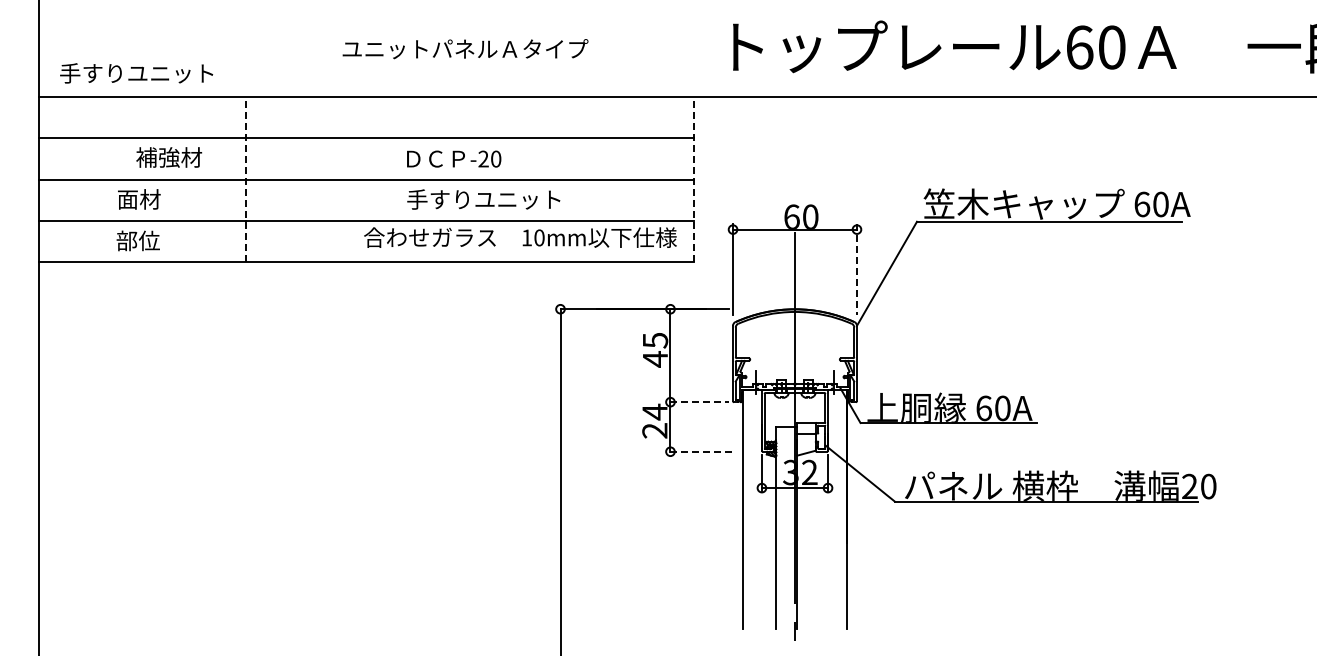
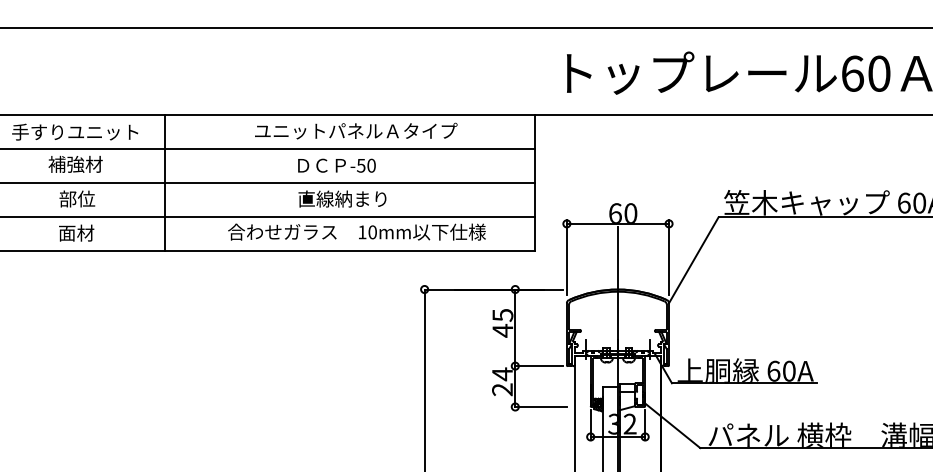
text: (465, 49) -> (356, 131), moved
text: (136, 73) -> (75, 132), moved
text: (169, 157) -> (75, 164), moved
text: (483, 158) -> (361, 165), -20 -> -50
line: (246, 179) -> (165, 182), dashed -> solid
line: (694, 179) -> (535, 182), dashed -> solid
text: (138, 199) -> (76, 199), 面材 -> 部位
text: (483, 199) -> (361, 199), 手すりユニット -> 直線納まり
text: (520, 237) -> (357, 232), moved
text: (137, 240) -> (75, 232), 部位 -> 面材
line: (856, 269) -> (668, 256), dashed -> solid
line: (700, 402) -> (540, 366), dashed -> solid
line: (702, 451) -> (541, 406), dashed -> solid

